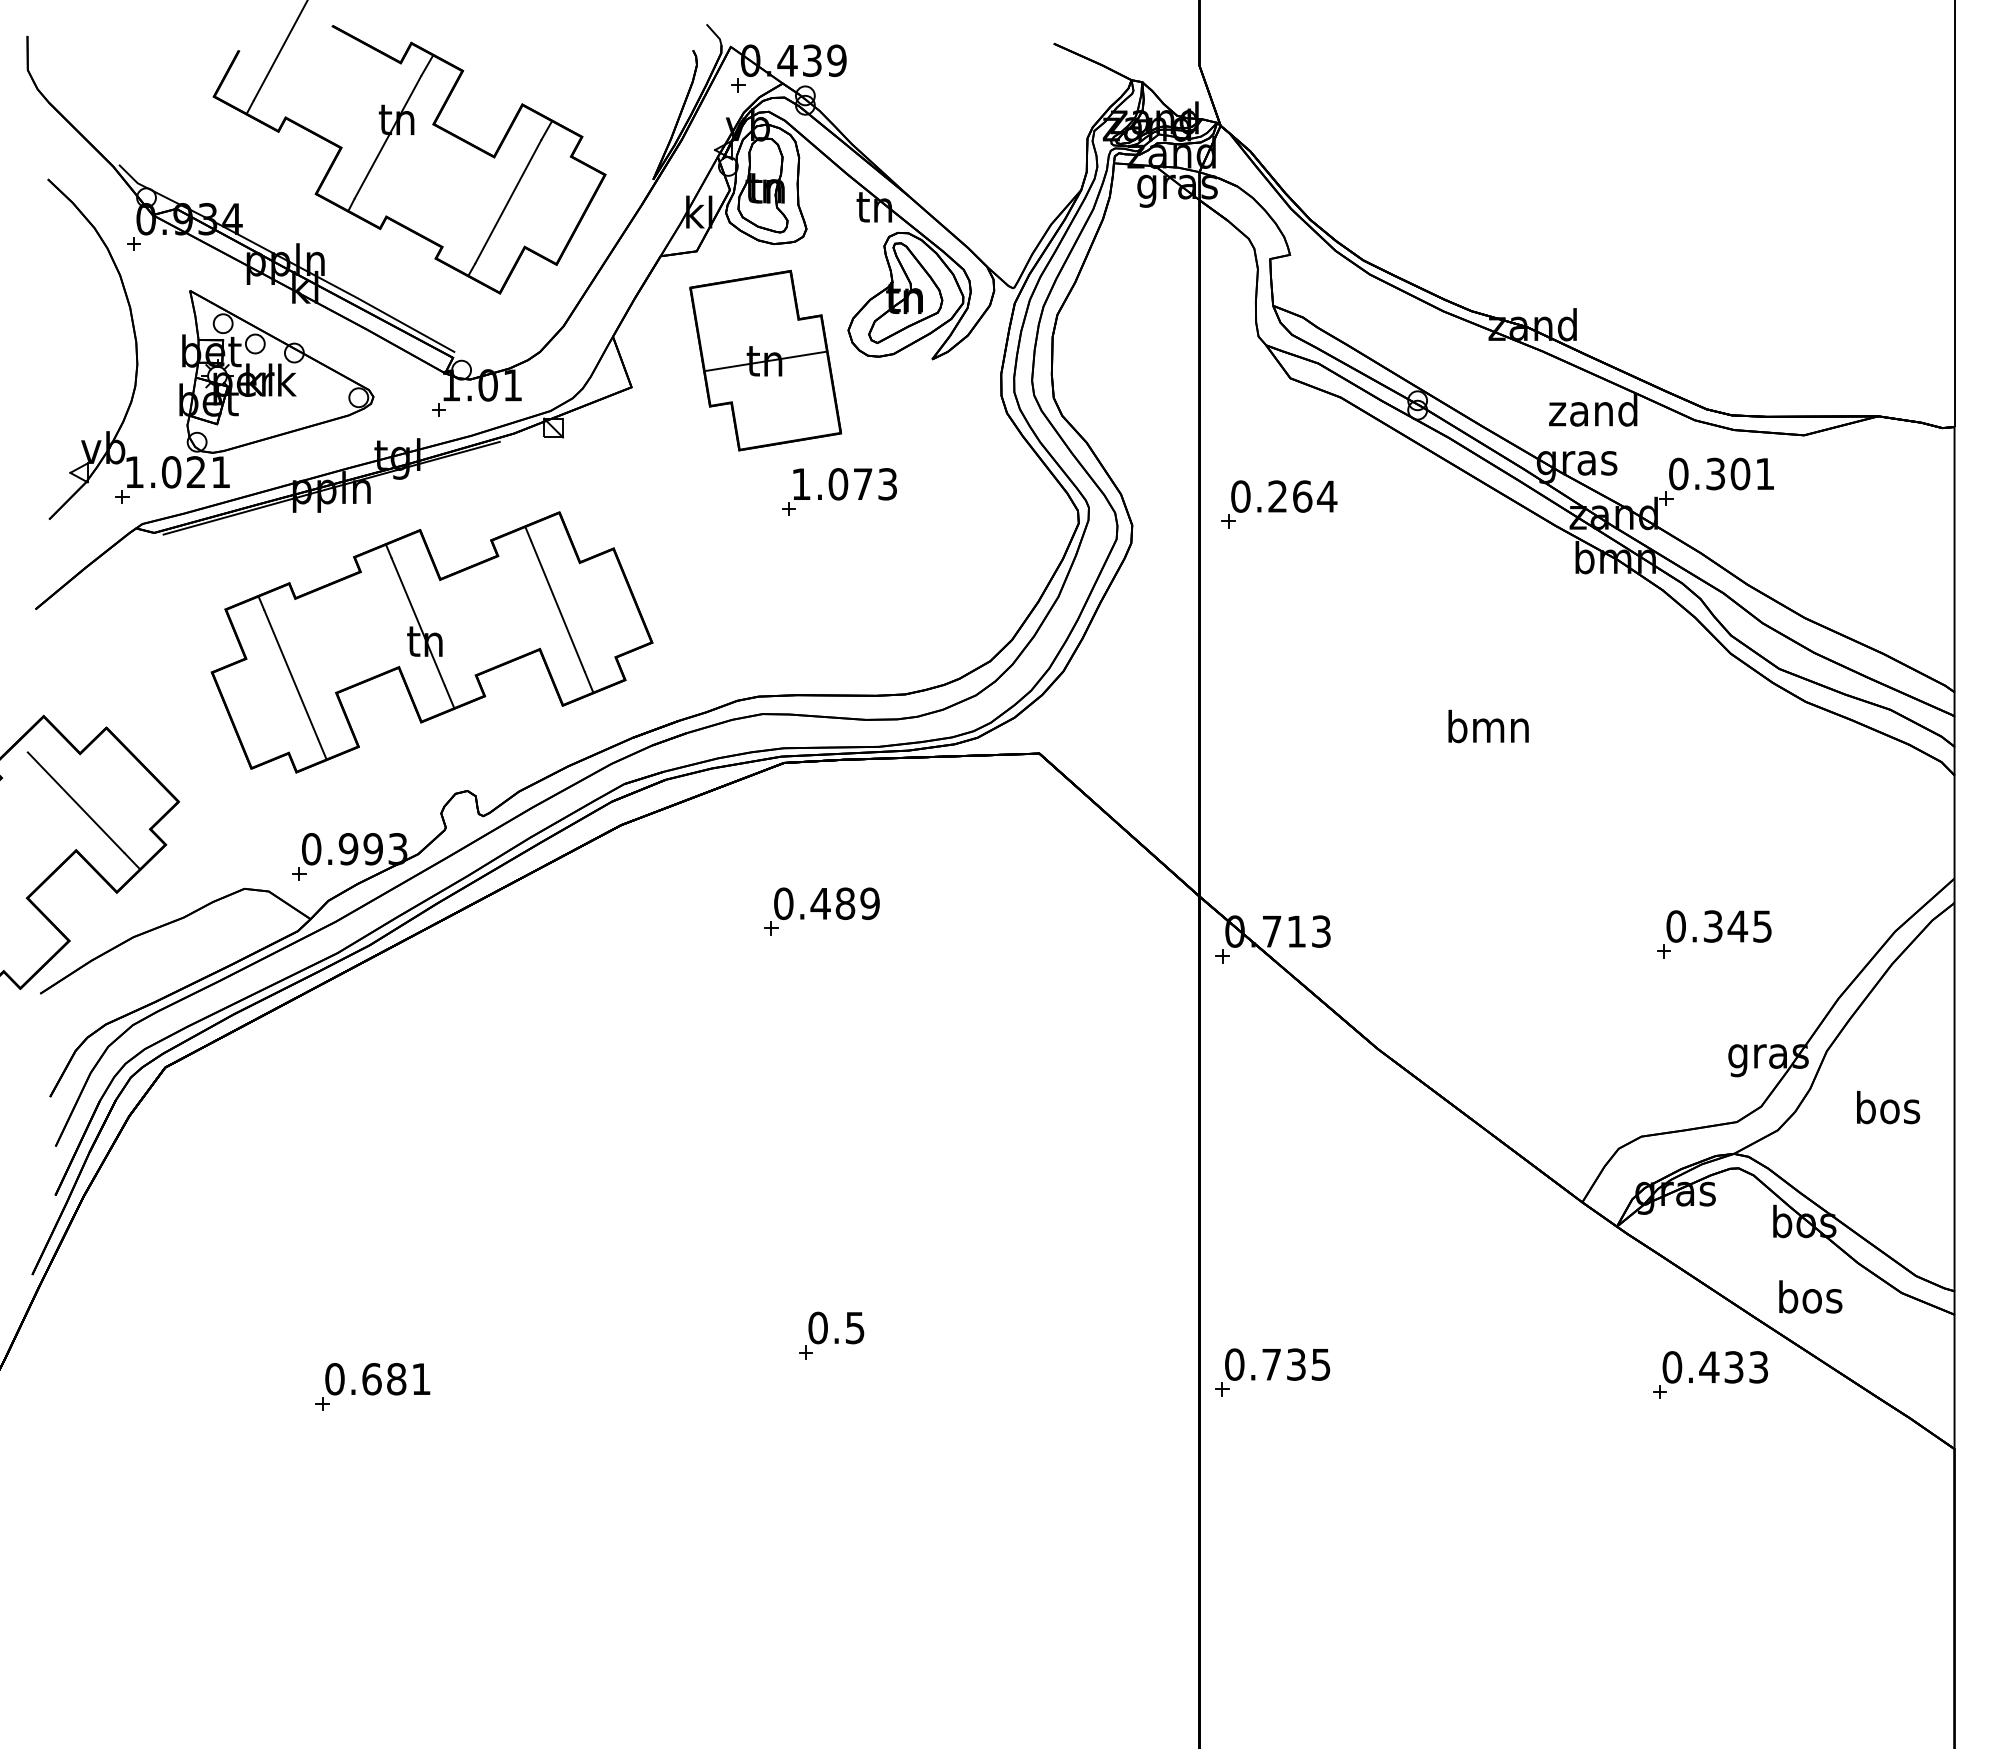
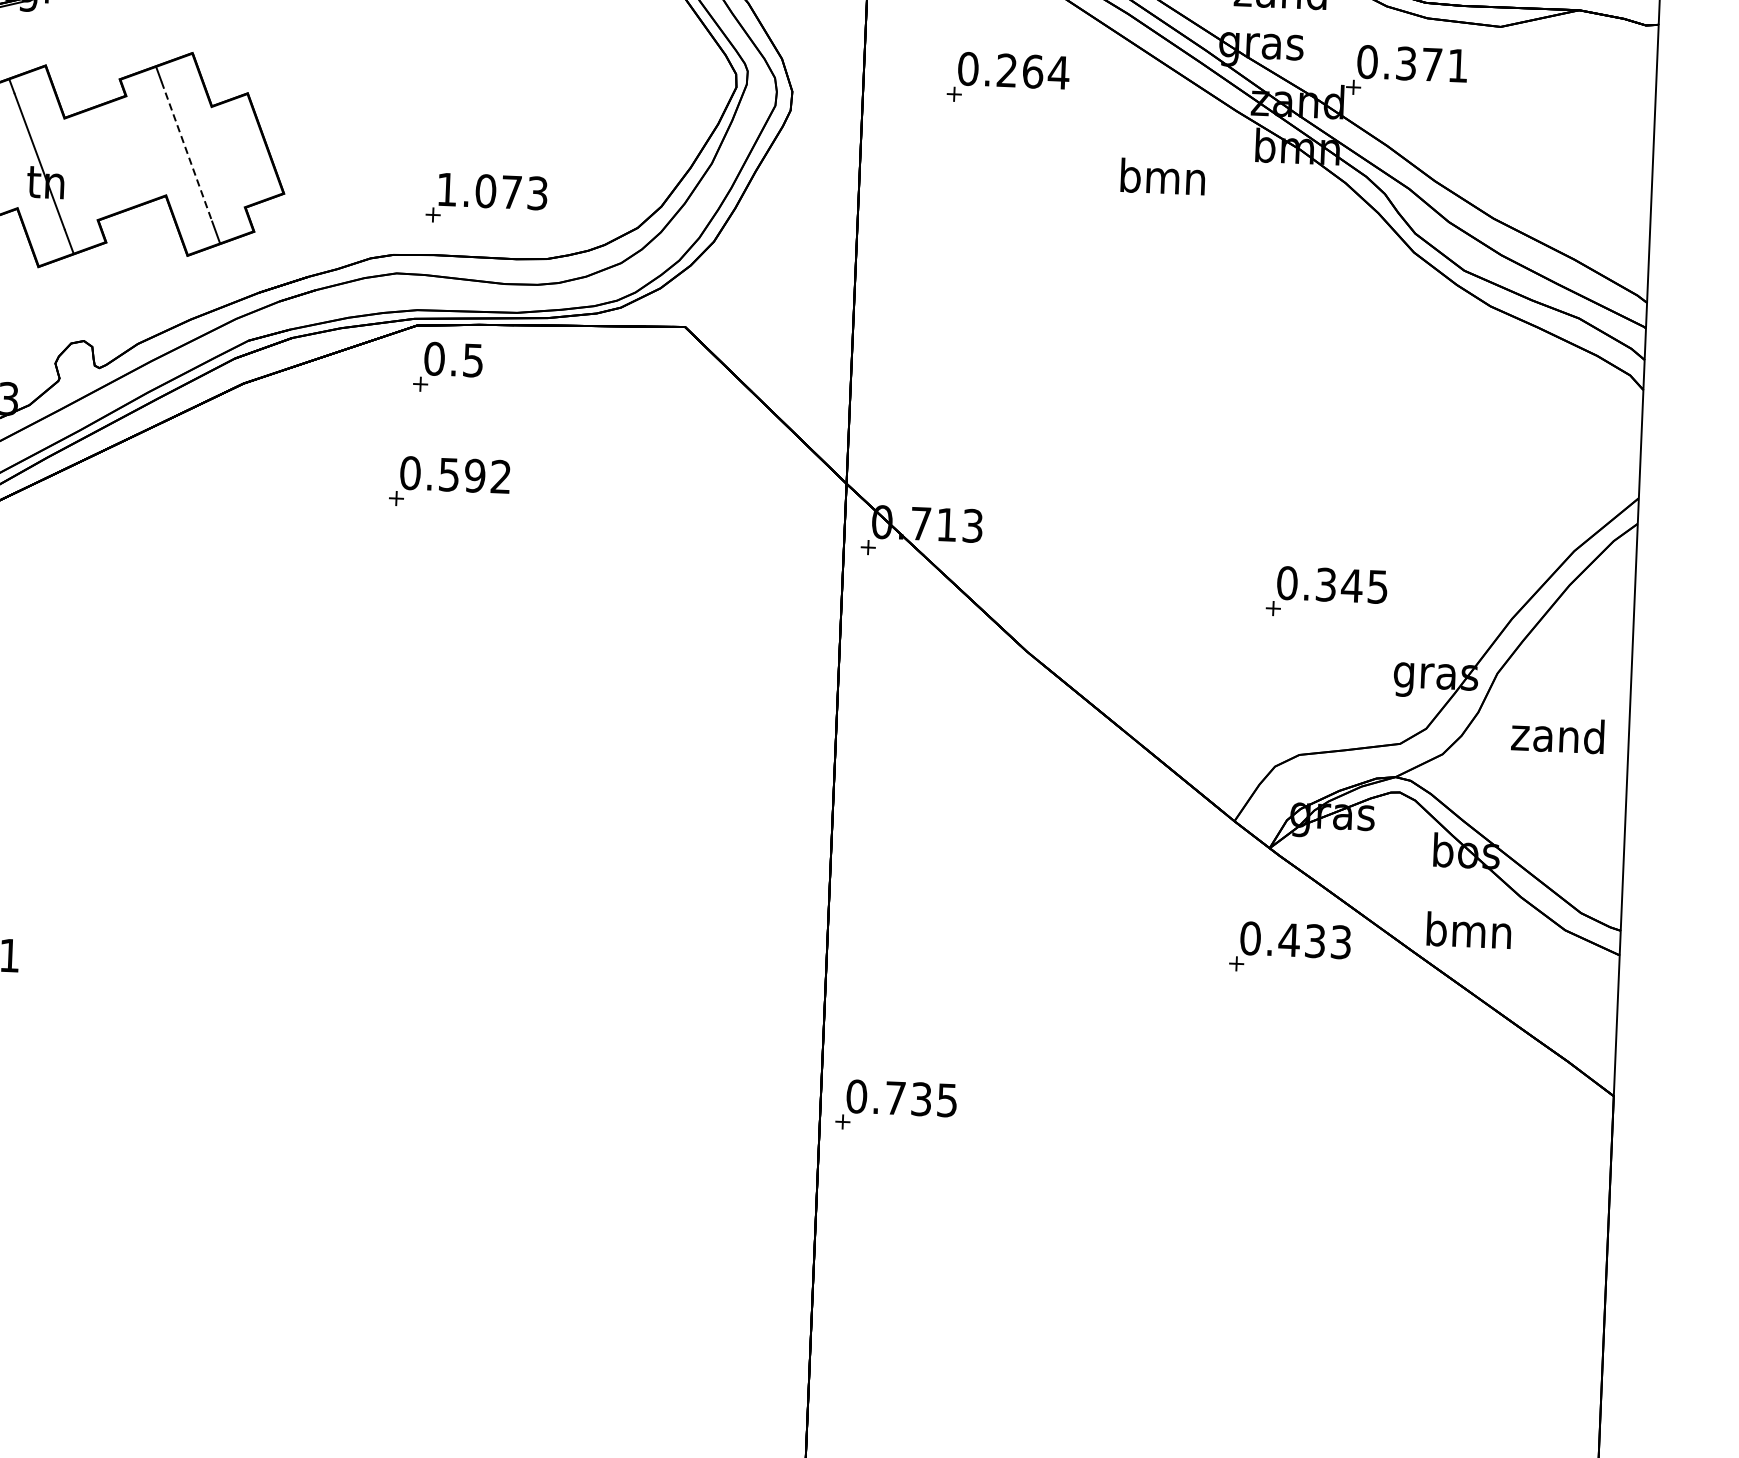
text: (1740, 473) -> (1432, 64), 0.301 -> 0.371
part: (839, 491) -> (486, 198), moved
part: (1279, 504) -> (1008, 78), moved
line: (557, 606) -> (186, 151), solid -> dashed
text: (1488, 726) -> (1162, 176), moved
text: (844, 903) -> (474, 475), 0.489 -> 0.592
part: (1714, 934) -> (1327, 593), moved
text: (1886, 1107) -> (1557, 735), bos -> zand
text: (1810, 1296) -> (1469, 929), bos -> bmn
part: (831, 1335) -> (448, 367), moved
part: (1272, 1372) -> (896, 1106), moved
part: (1710, 1374) -> (1290, 947), moved

